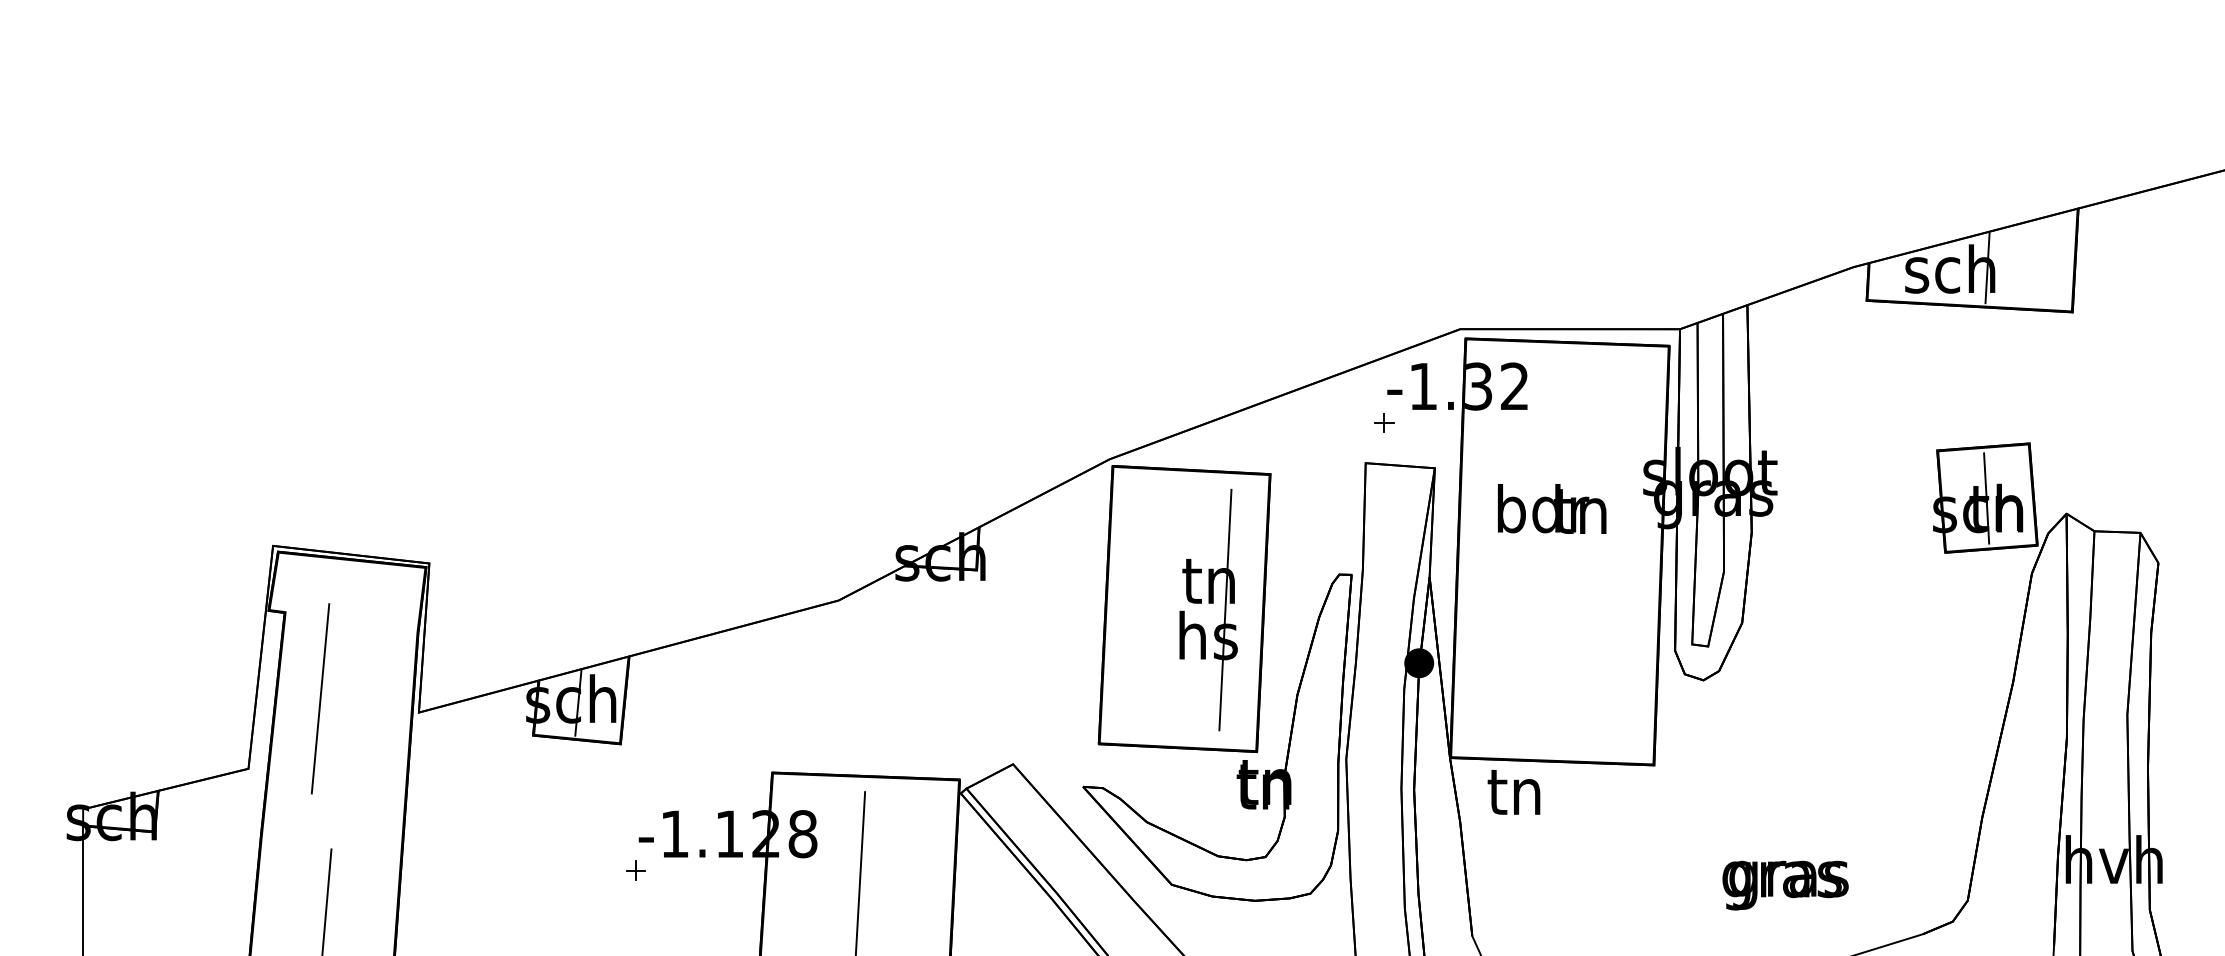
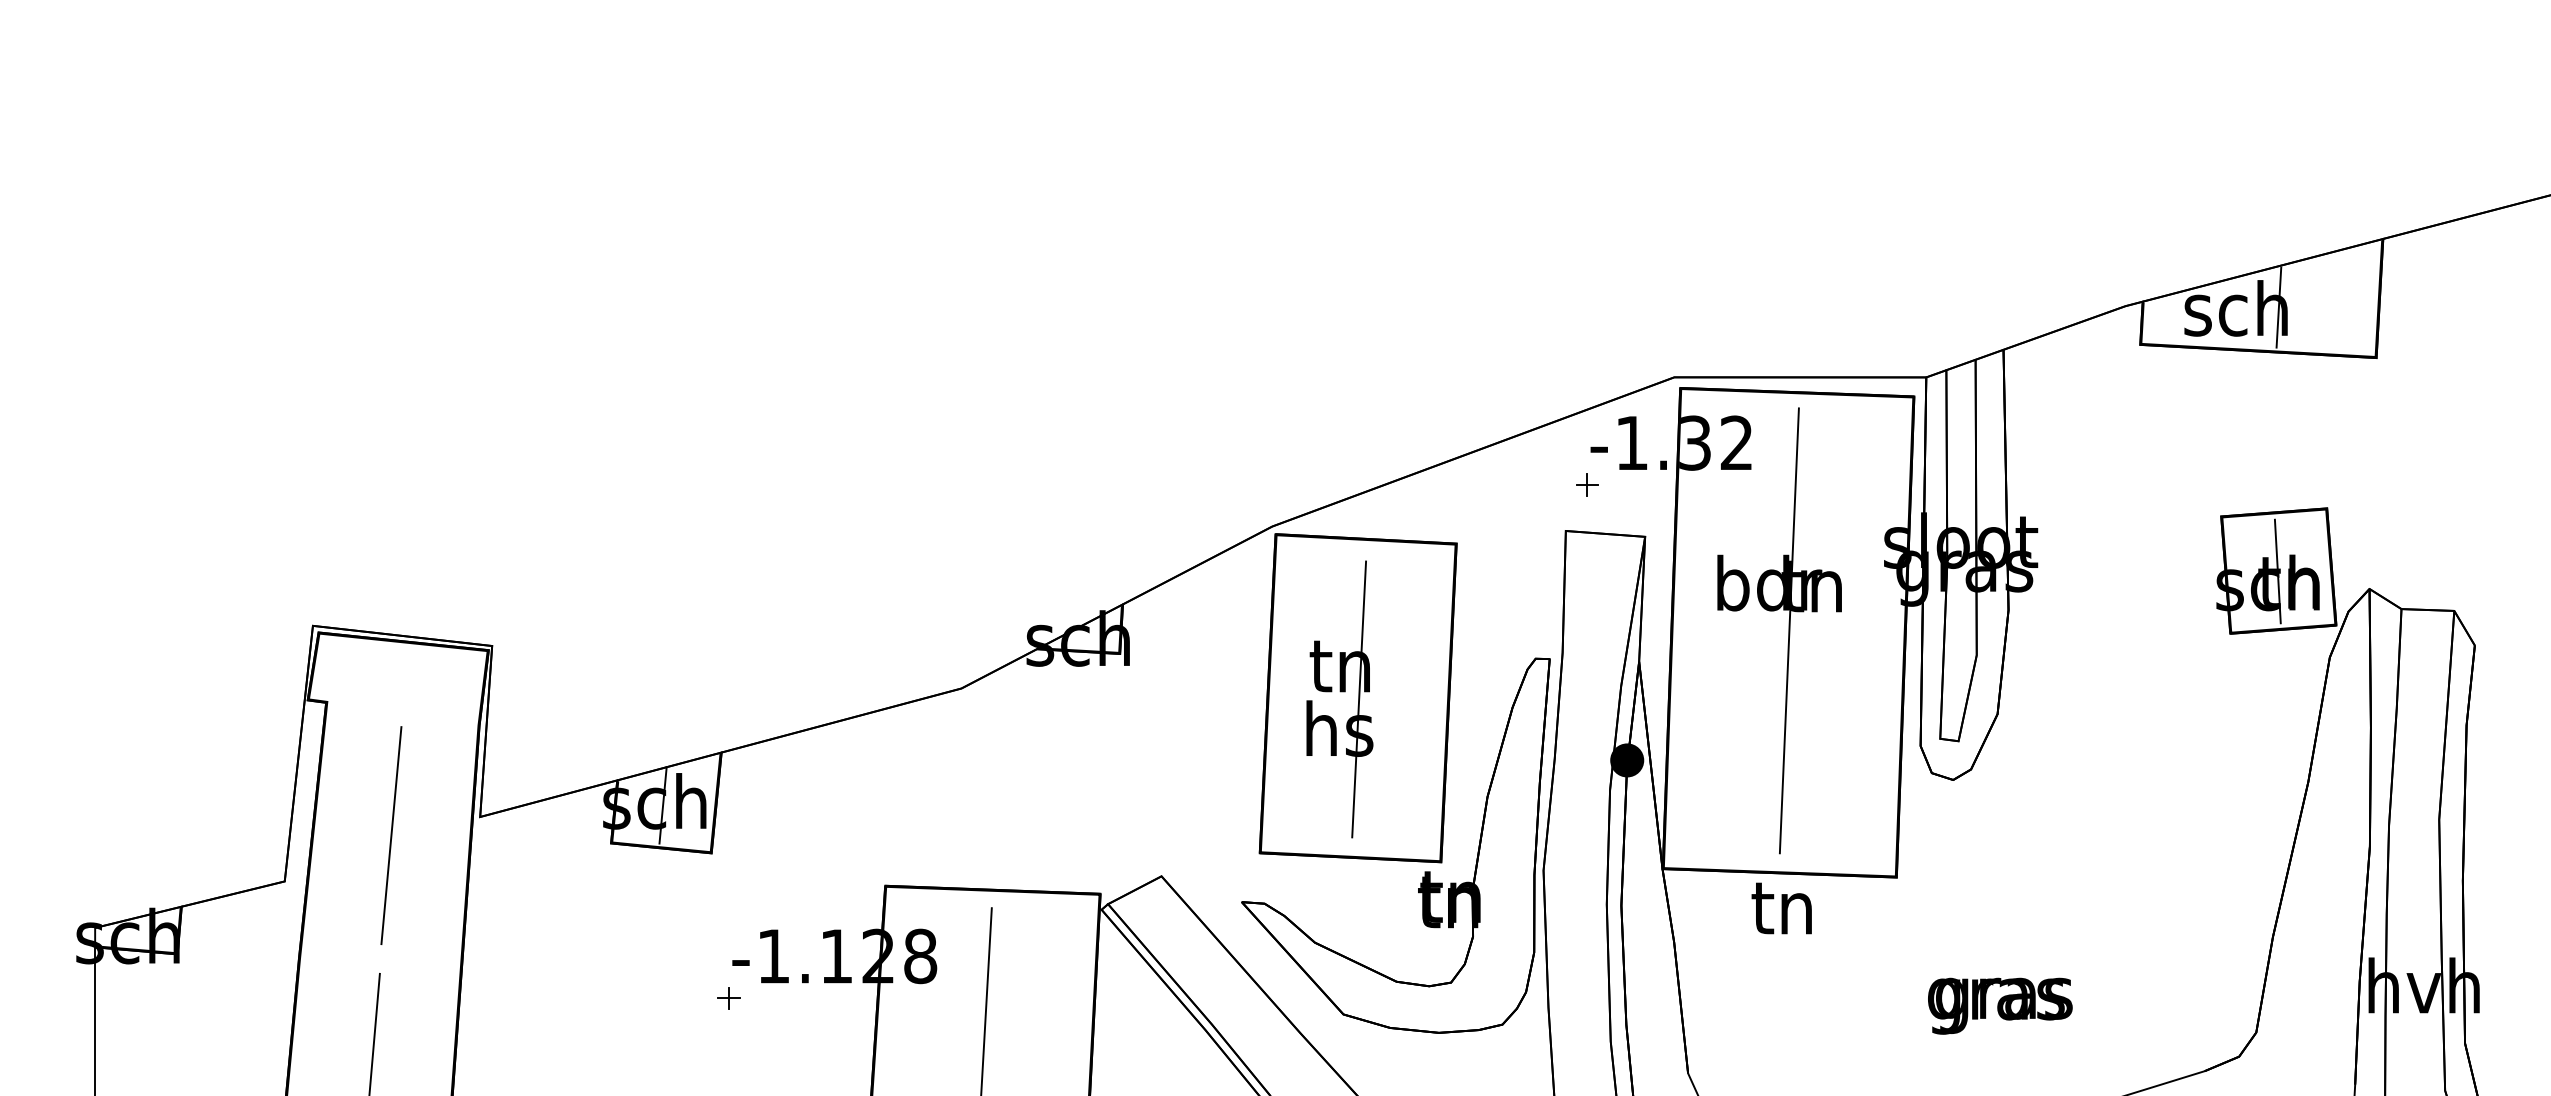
line: (1560, 550) -> (1789, 631), added
part: (1208, 609) -> (1339, 698), moved
line: (320, 698) -> (391, 835), moved
text: (1513, 792) -> (1781, 908), moved
text: (1785, 885) -> (2000, 1006), moved

